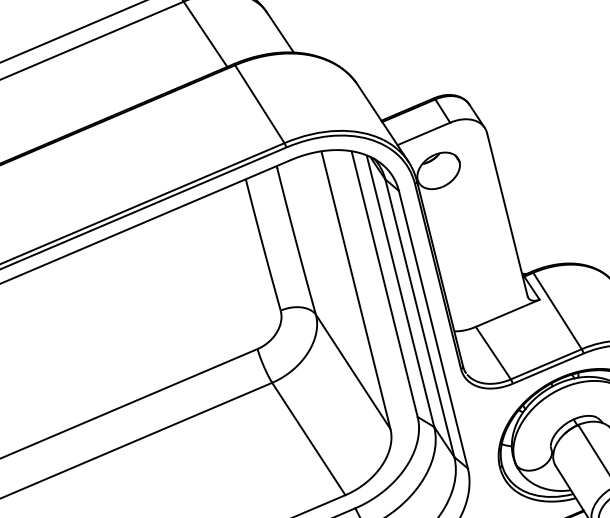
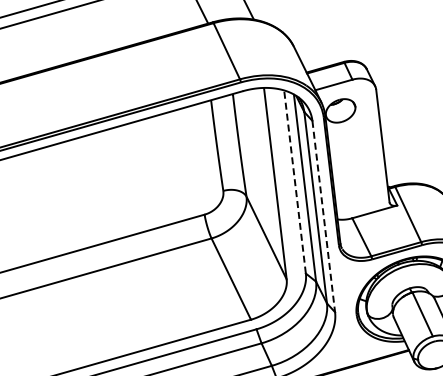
line: (383, 283) -> (294, 181), solid -> dashed
line: (433, 331) -> (323, 217), solid -> dashed

